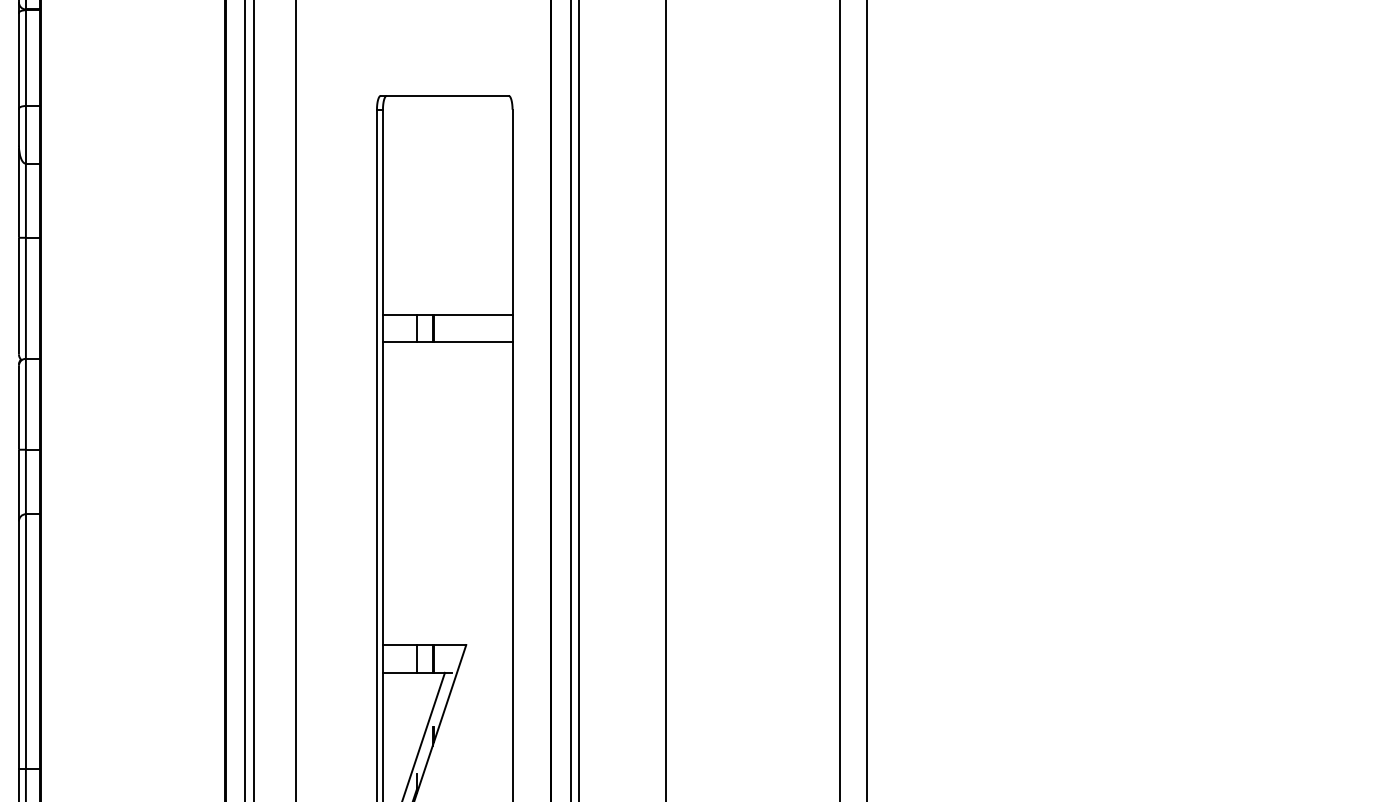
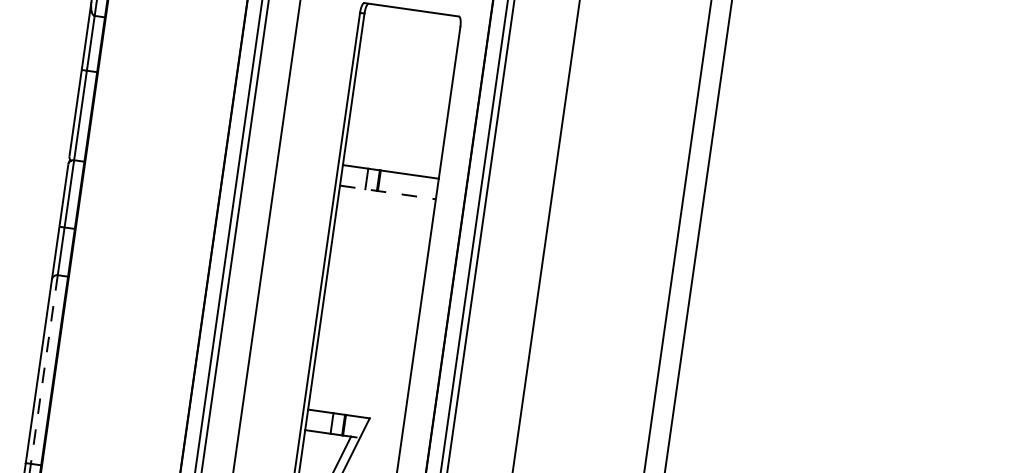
line: (447, 342) -> (387, 192), solid -> dashed
line: (25, 642) -> (43, 370), solid -> dashed

